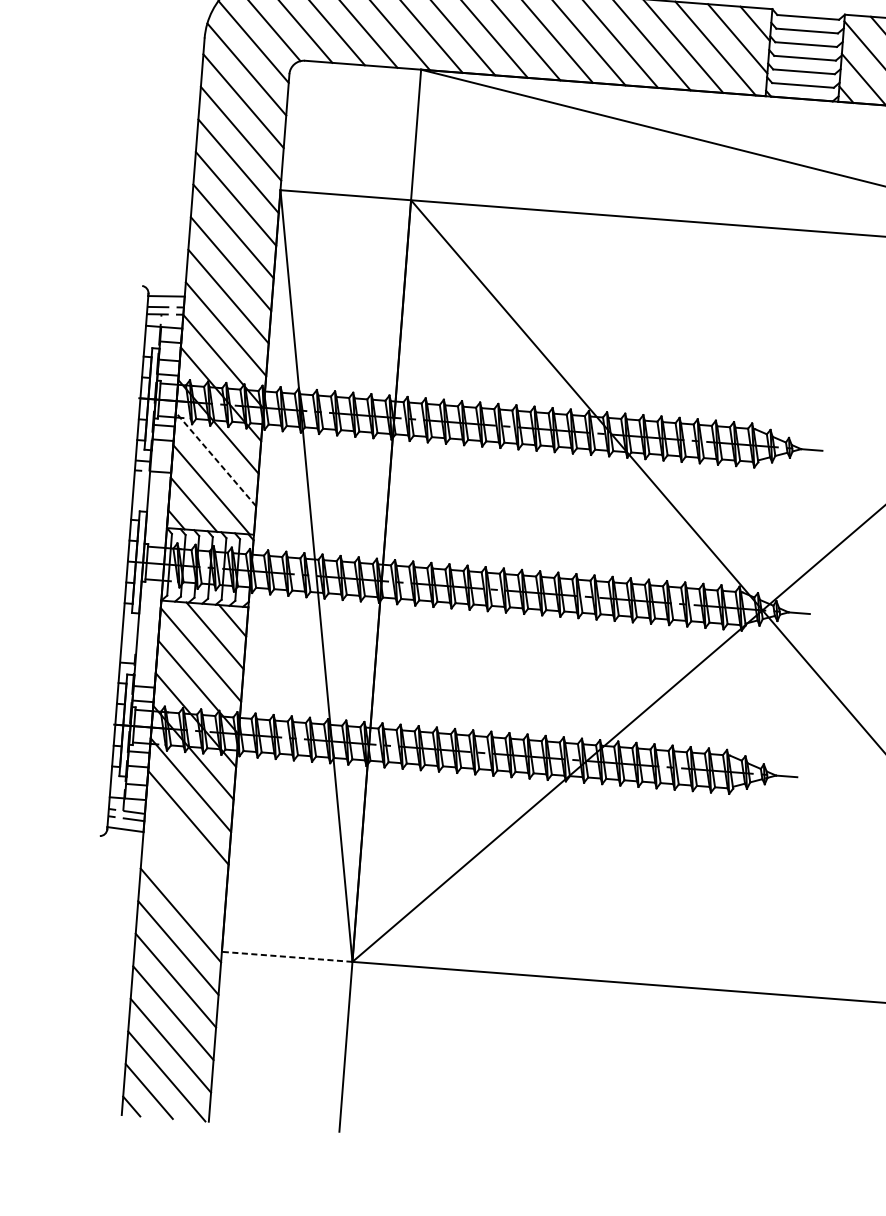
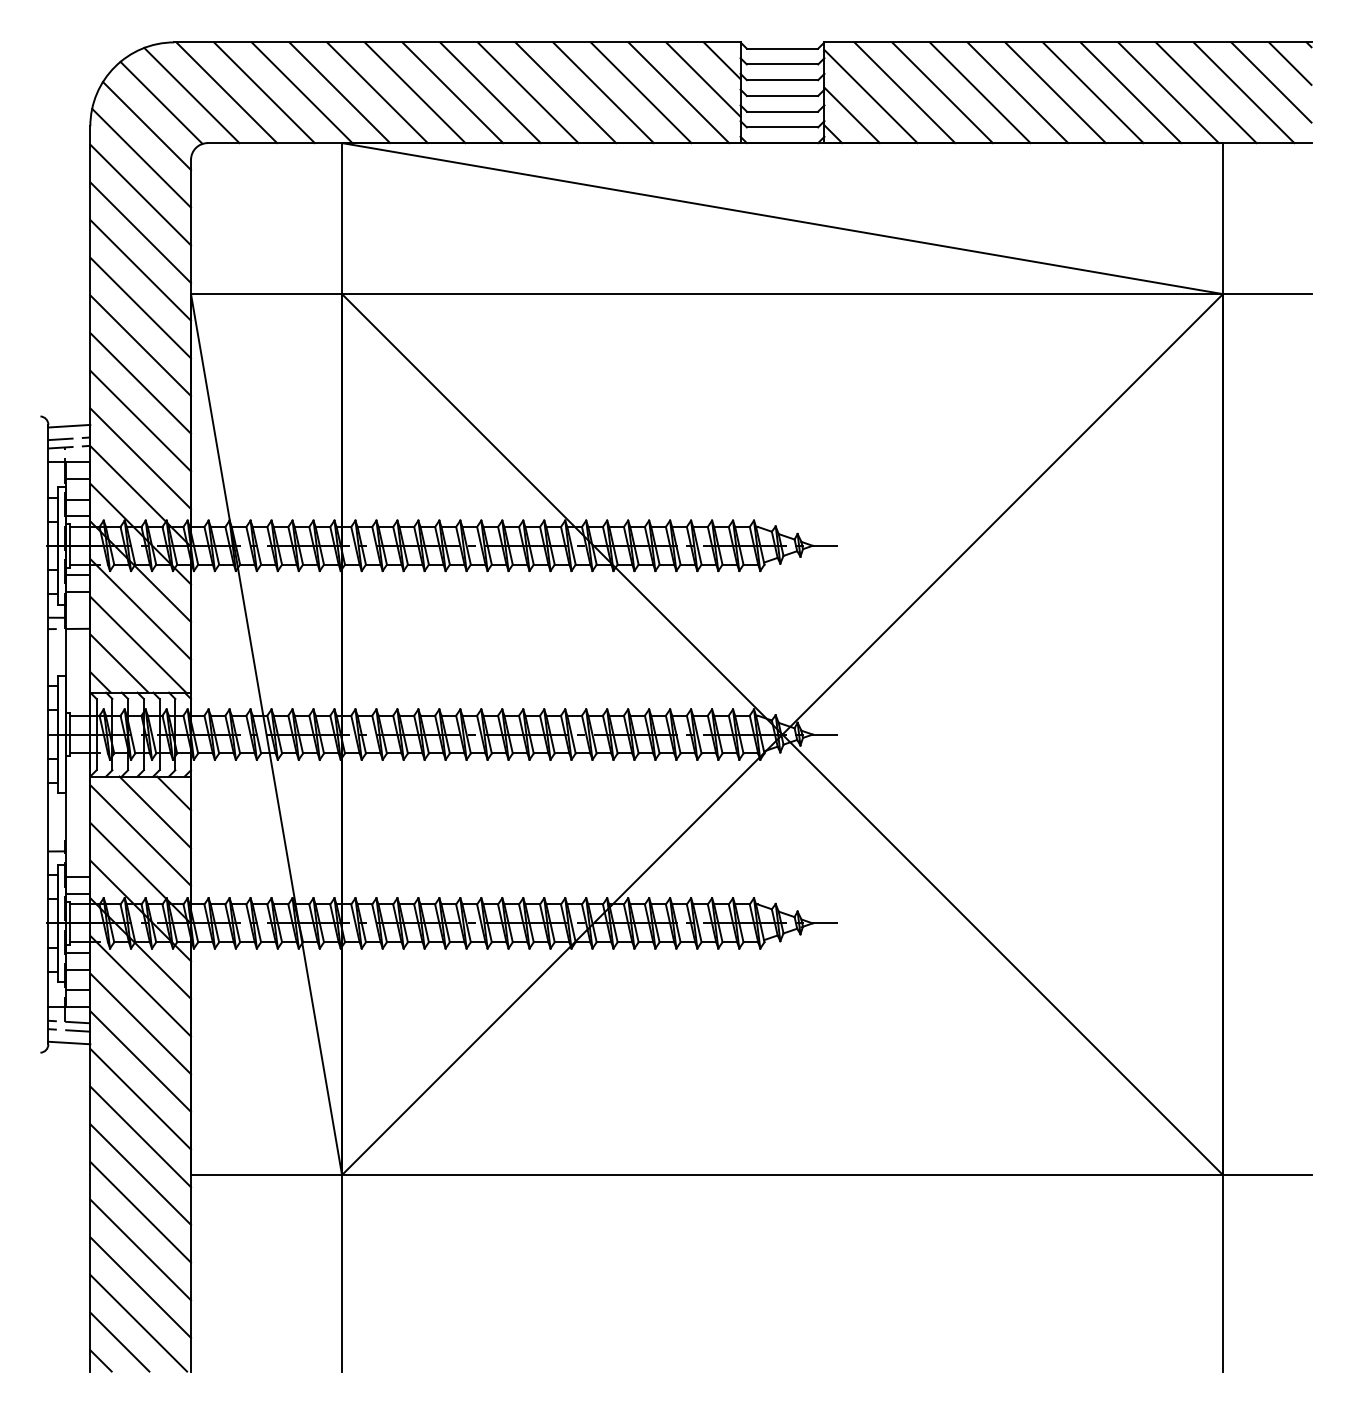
line: (215, 459) -> (140, 609), dashed -> solid
line: (185, 850) -> (140, 1061), added
line: (183, 882) -> (140, 1098), added
line: (287, 957) -> (266, 1175), dashed -> solid

